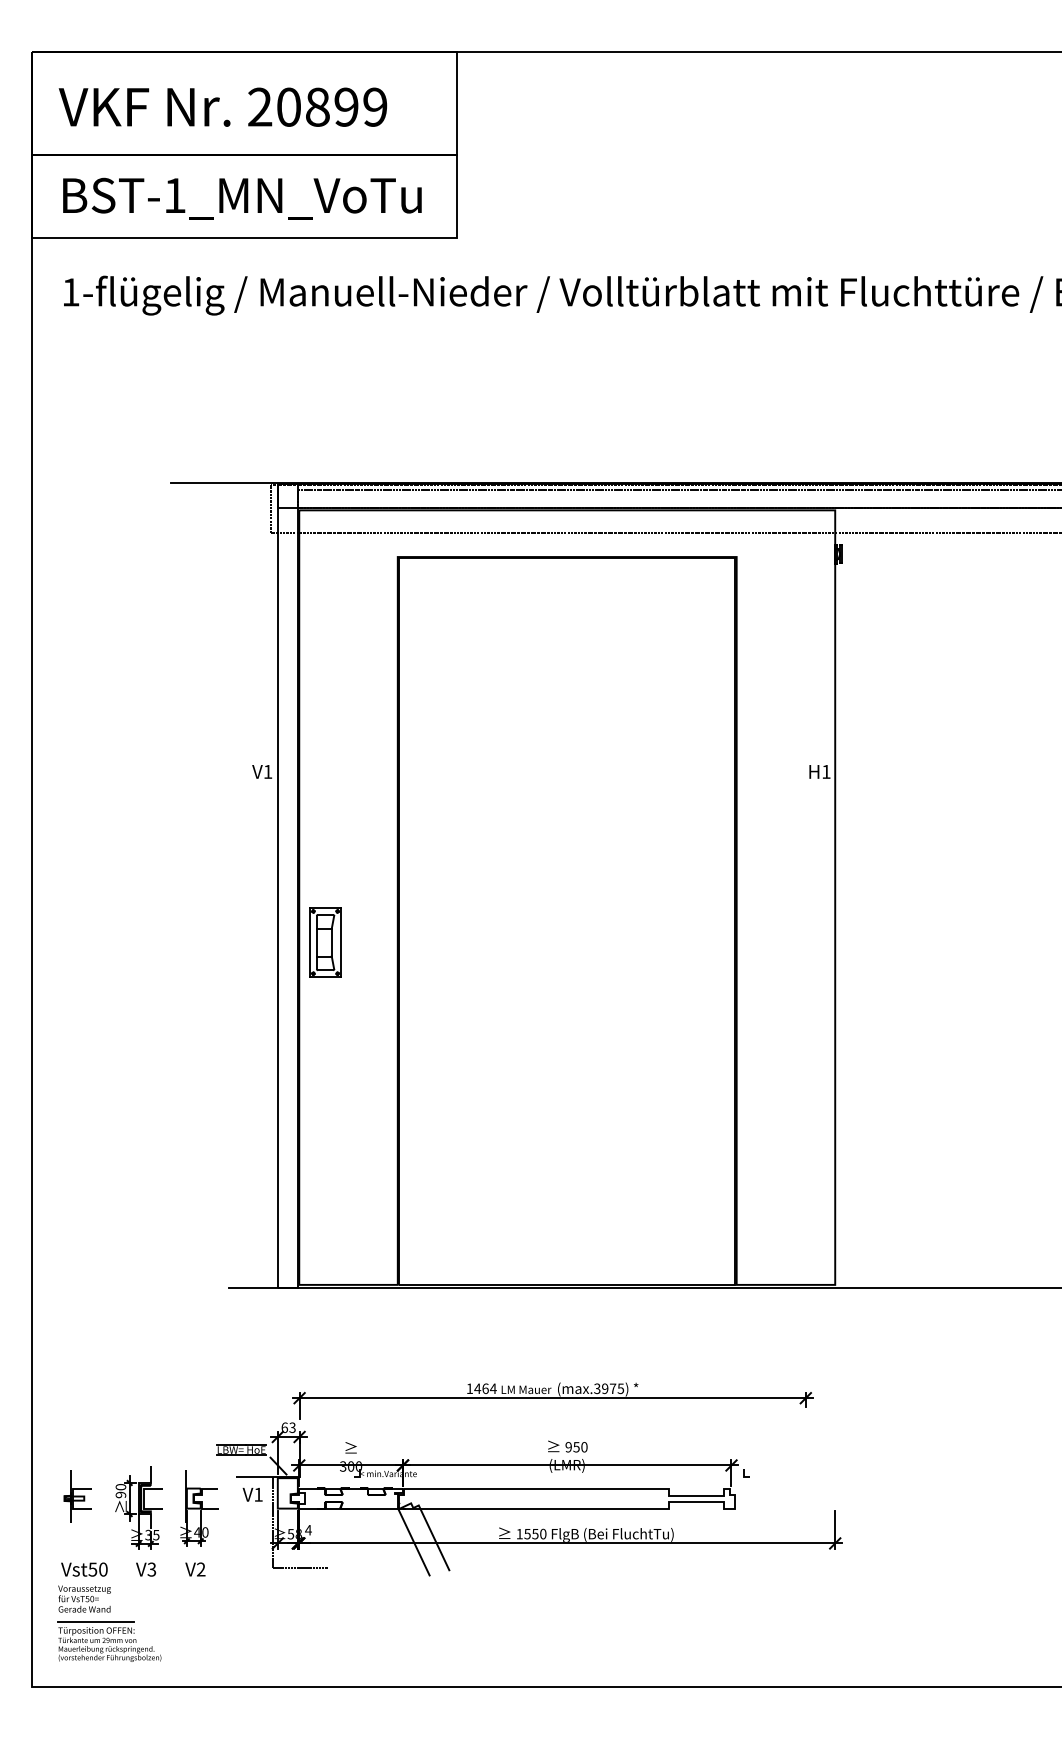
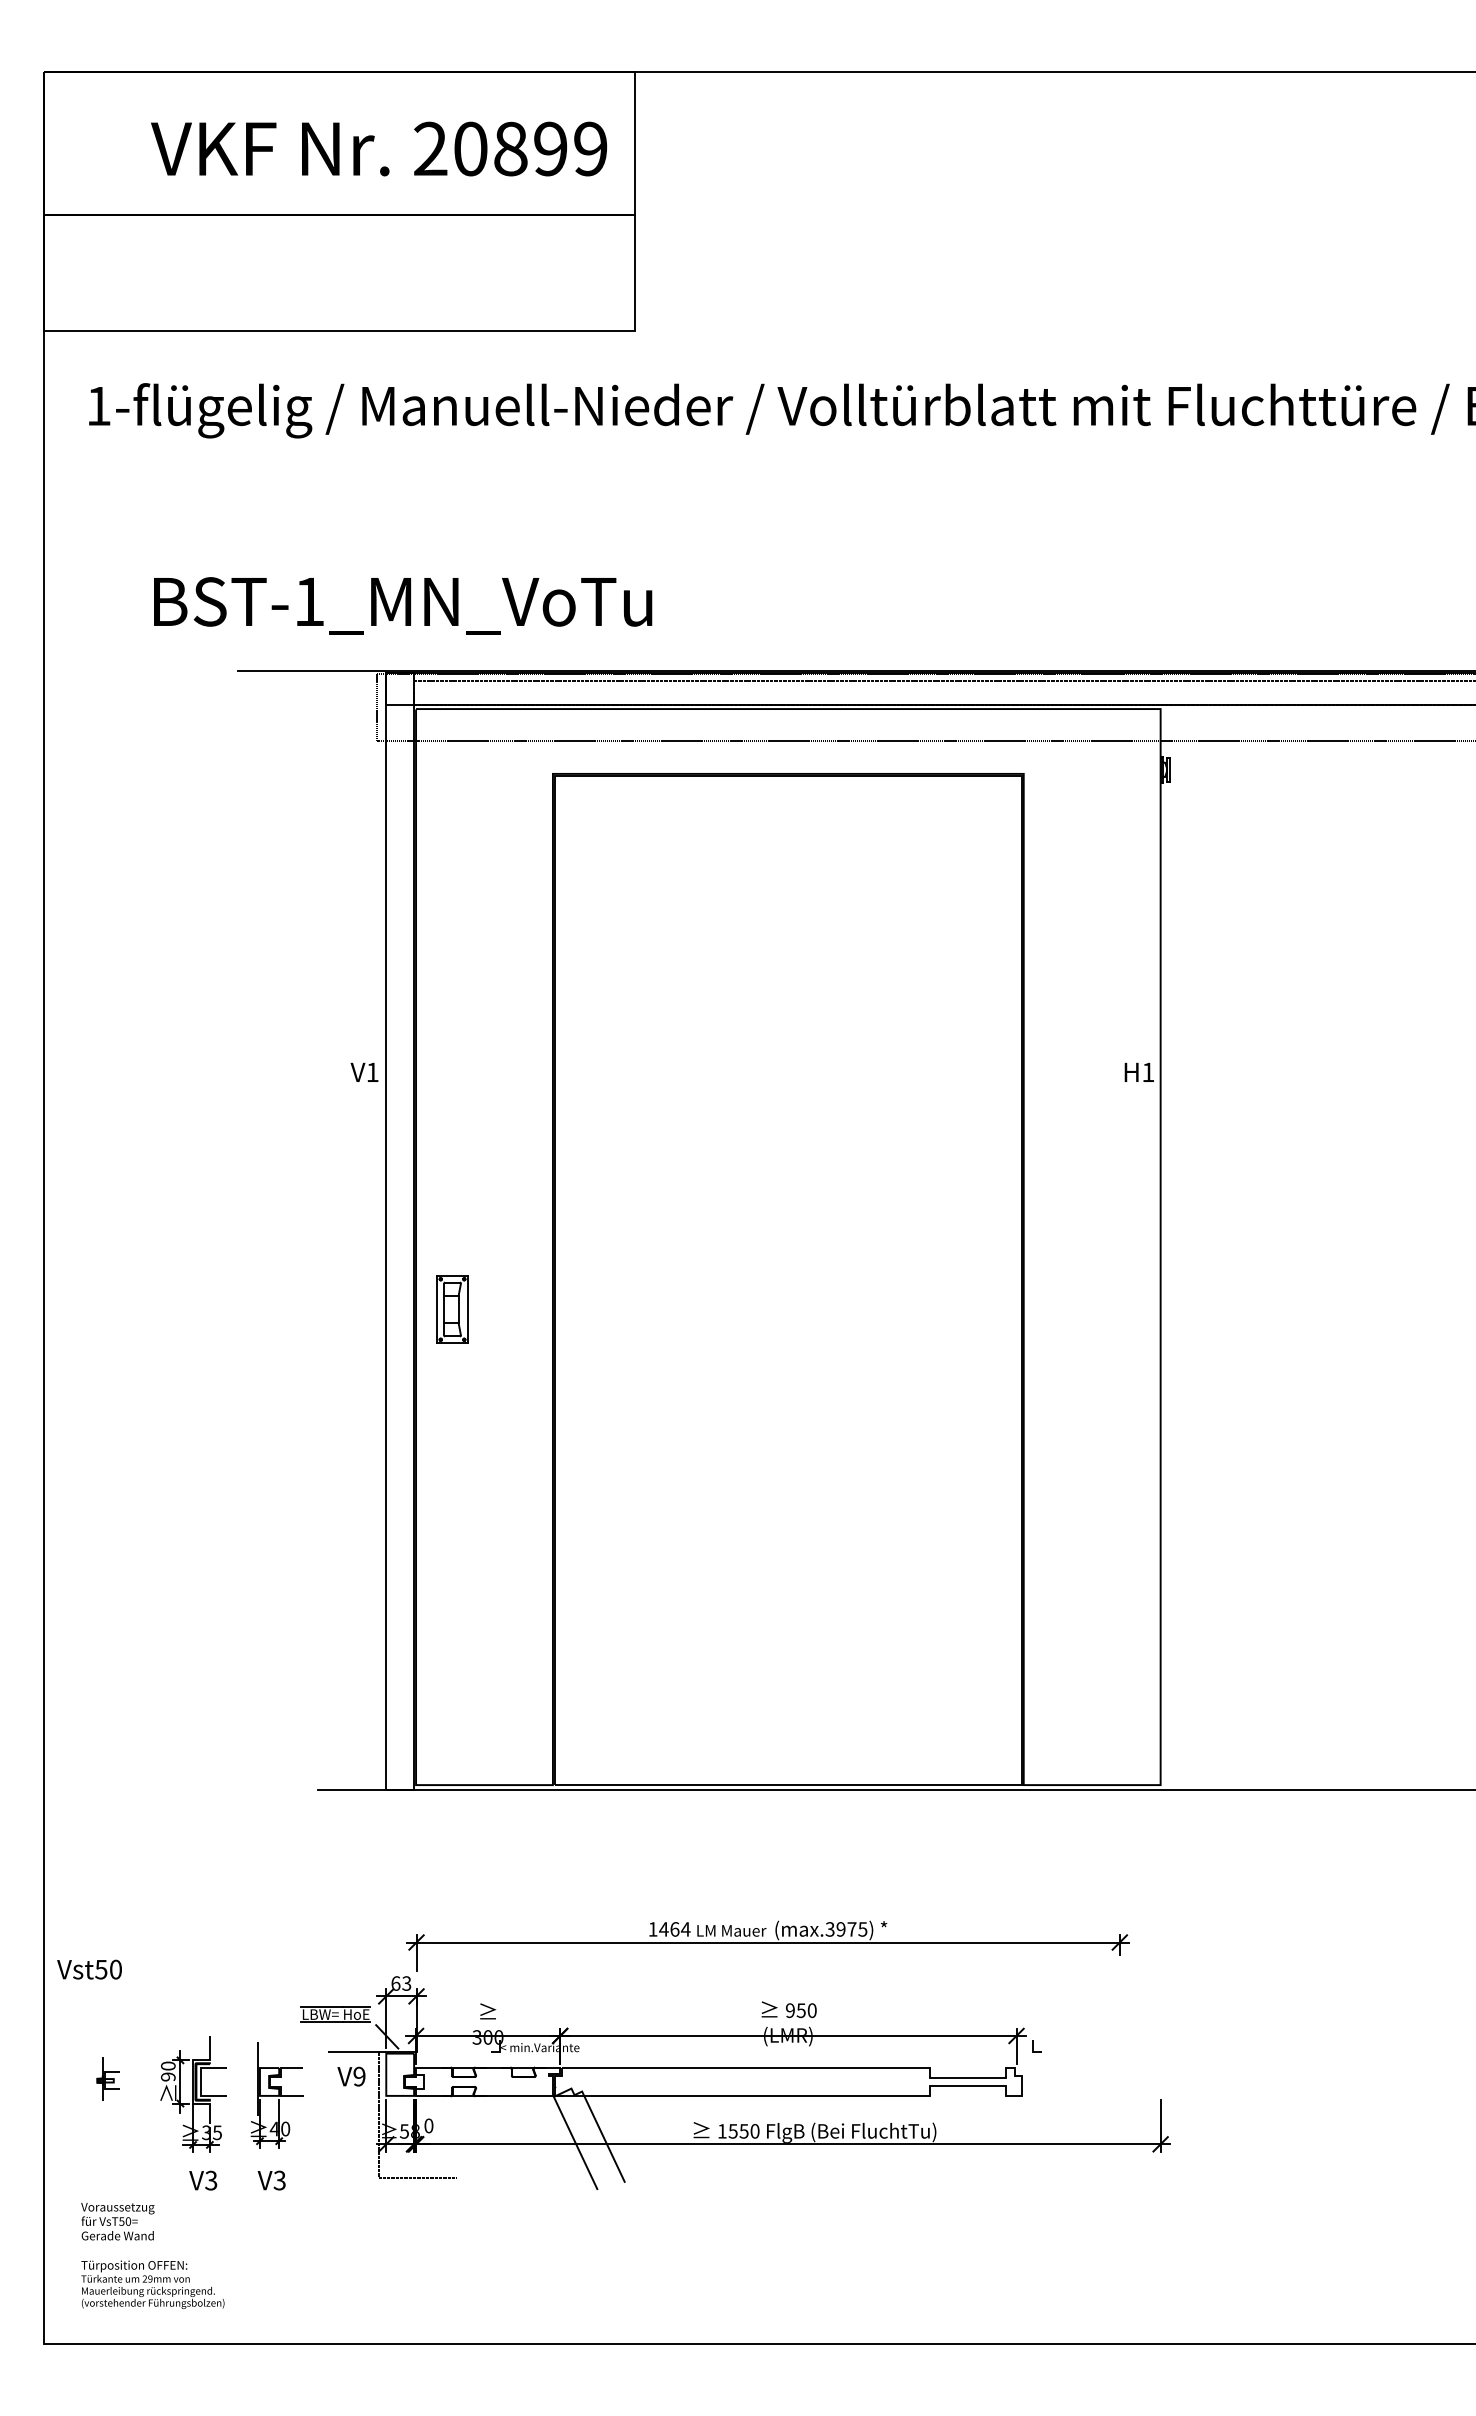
text: (223, 106) -> (379, 148), moved
text: (242, 198) -> (403, 605), moved
part: (325, 942) -> (452, 1309), size x0.7
text: (258, 1494) -> (359, 2076), V1 -> V9
part: (77, 1496) -> (108, 2078), size x0.6
text: (308, 1529) -> (428, 2125), 4 -> 0
text: (84, 1569) -> (89, 1969), moved
text: (200, 1569) -> (279, 2180), V2 -> V3
line: (95, 1622) -> (133, 2253), removed

